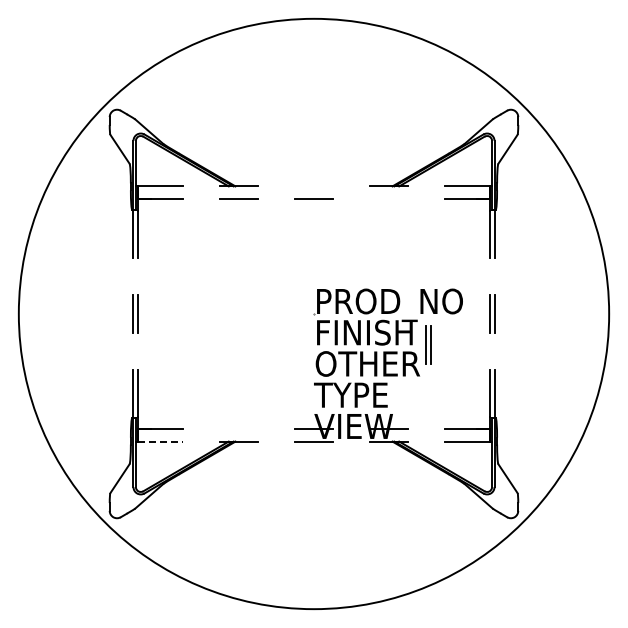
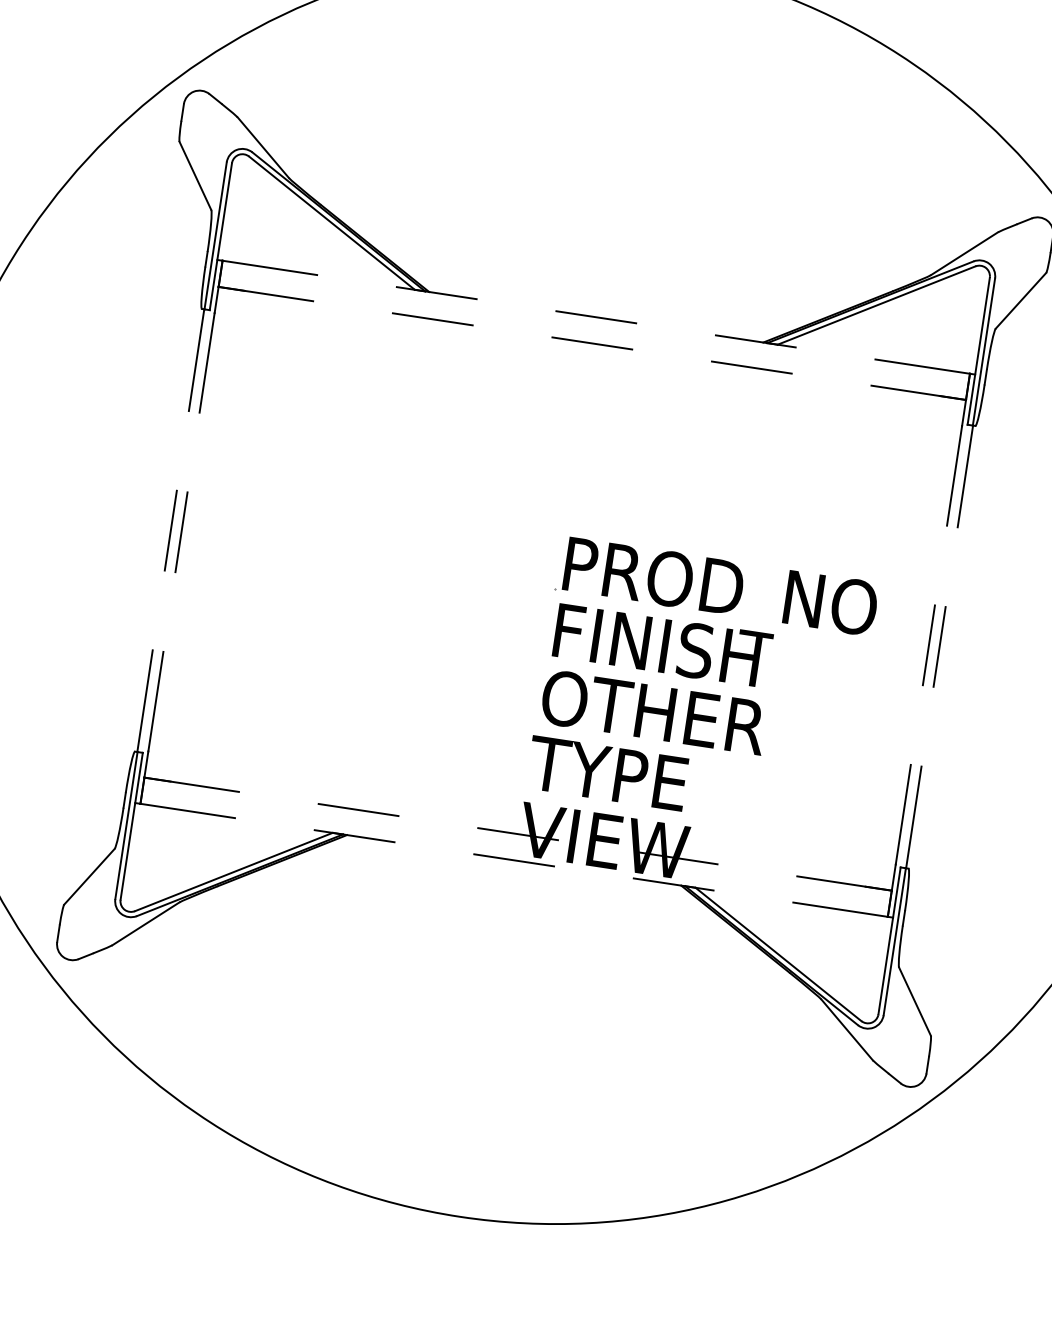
line: (313, 186) -> (595, 317), added
line: (388, 198) -> (750, 367), added
part: (428, 344) -> (789, 690), removed
line: (238, 429) -> (357, 810), added
line: (161, 441) -> (189, 811), dashed -> solid

